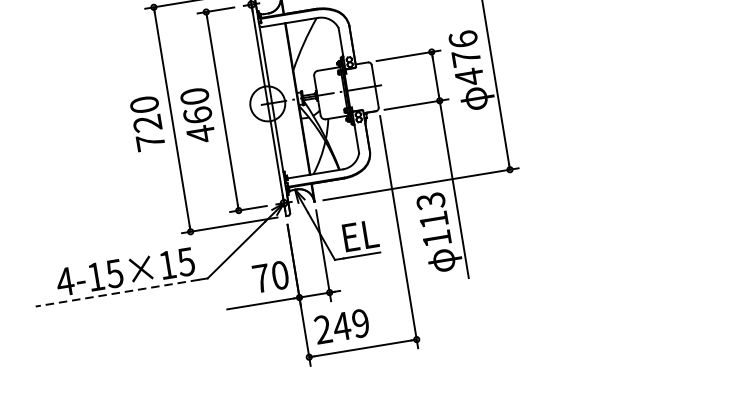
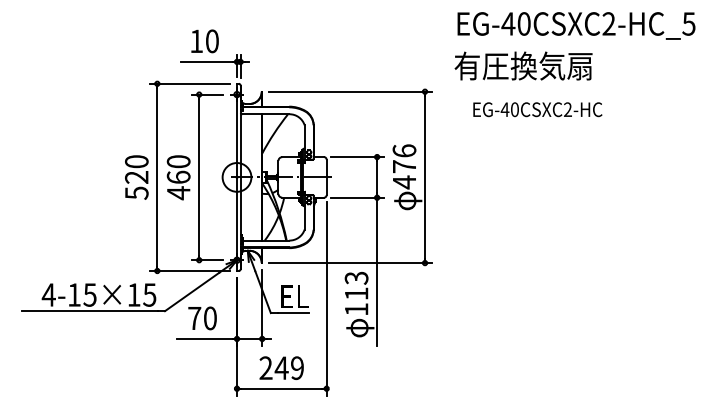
text: (150, 141) -> (136, 192), 720 -> 520
text: (270, 277) -> (202, 318), moved
line: (117, 293) -> (89, 311), dashed -> solid
text: (341, 325) -> (281, 367), moved

